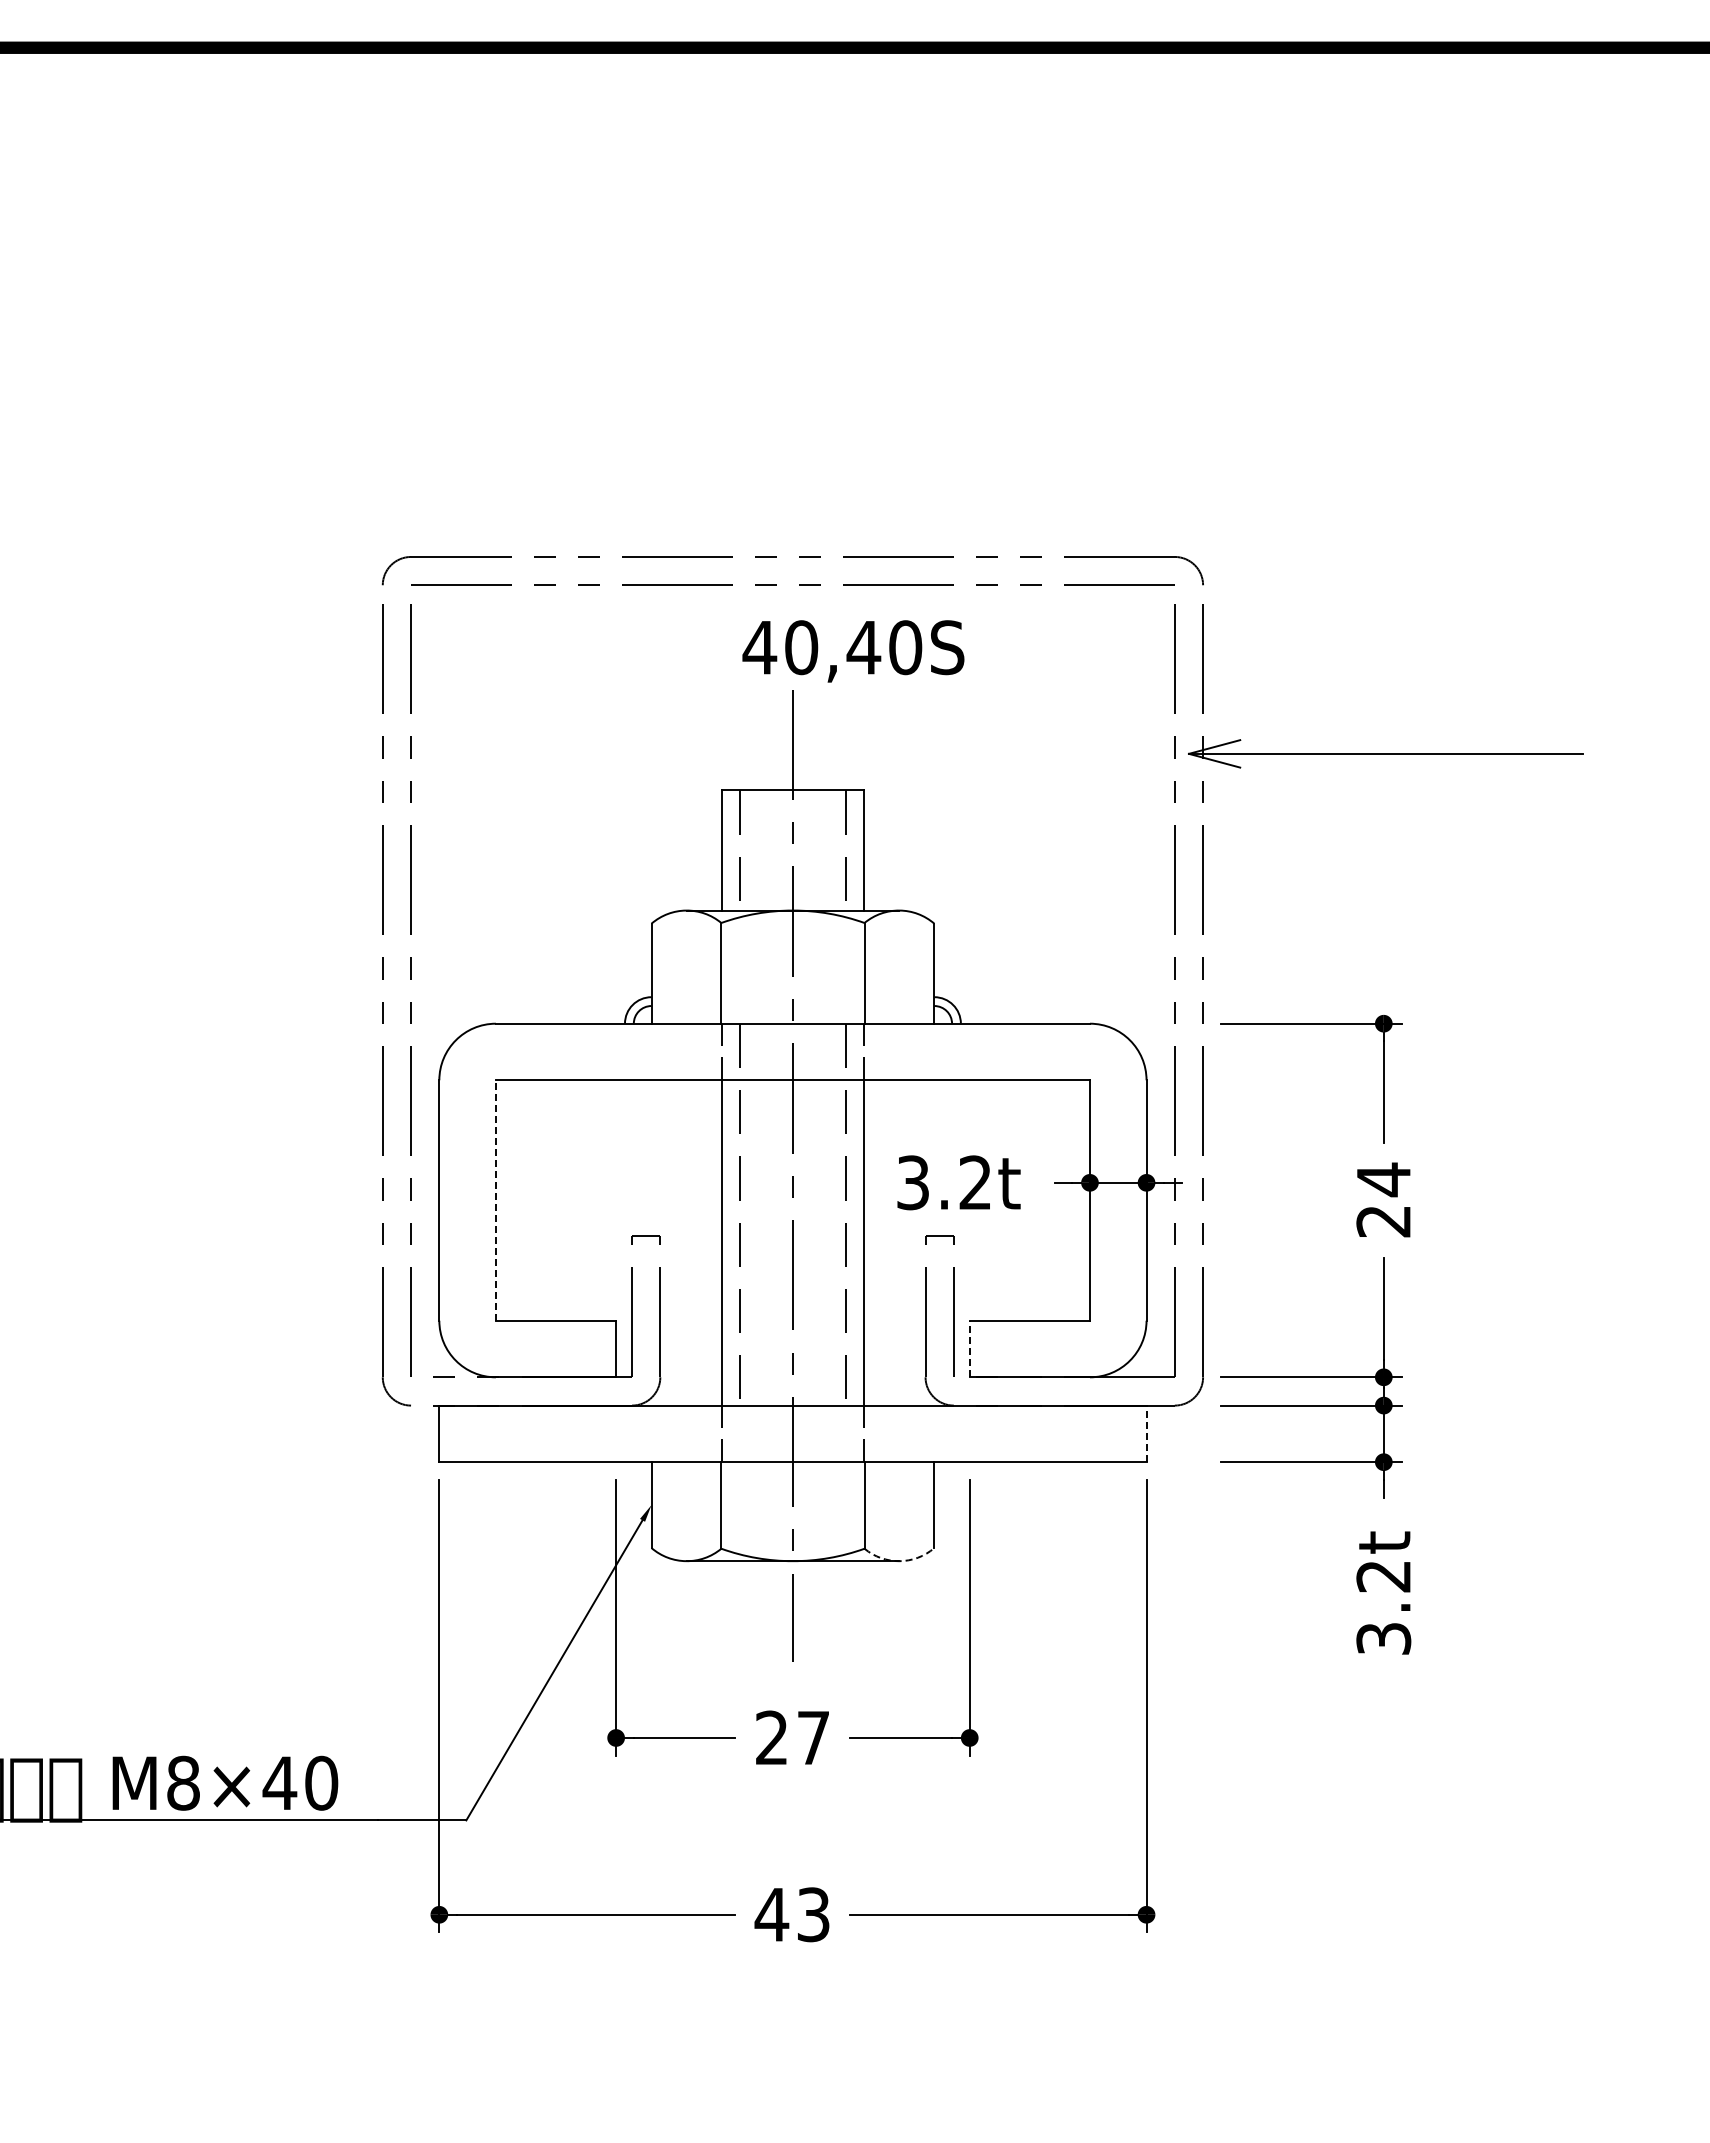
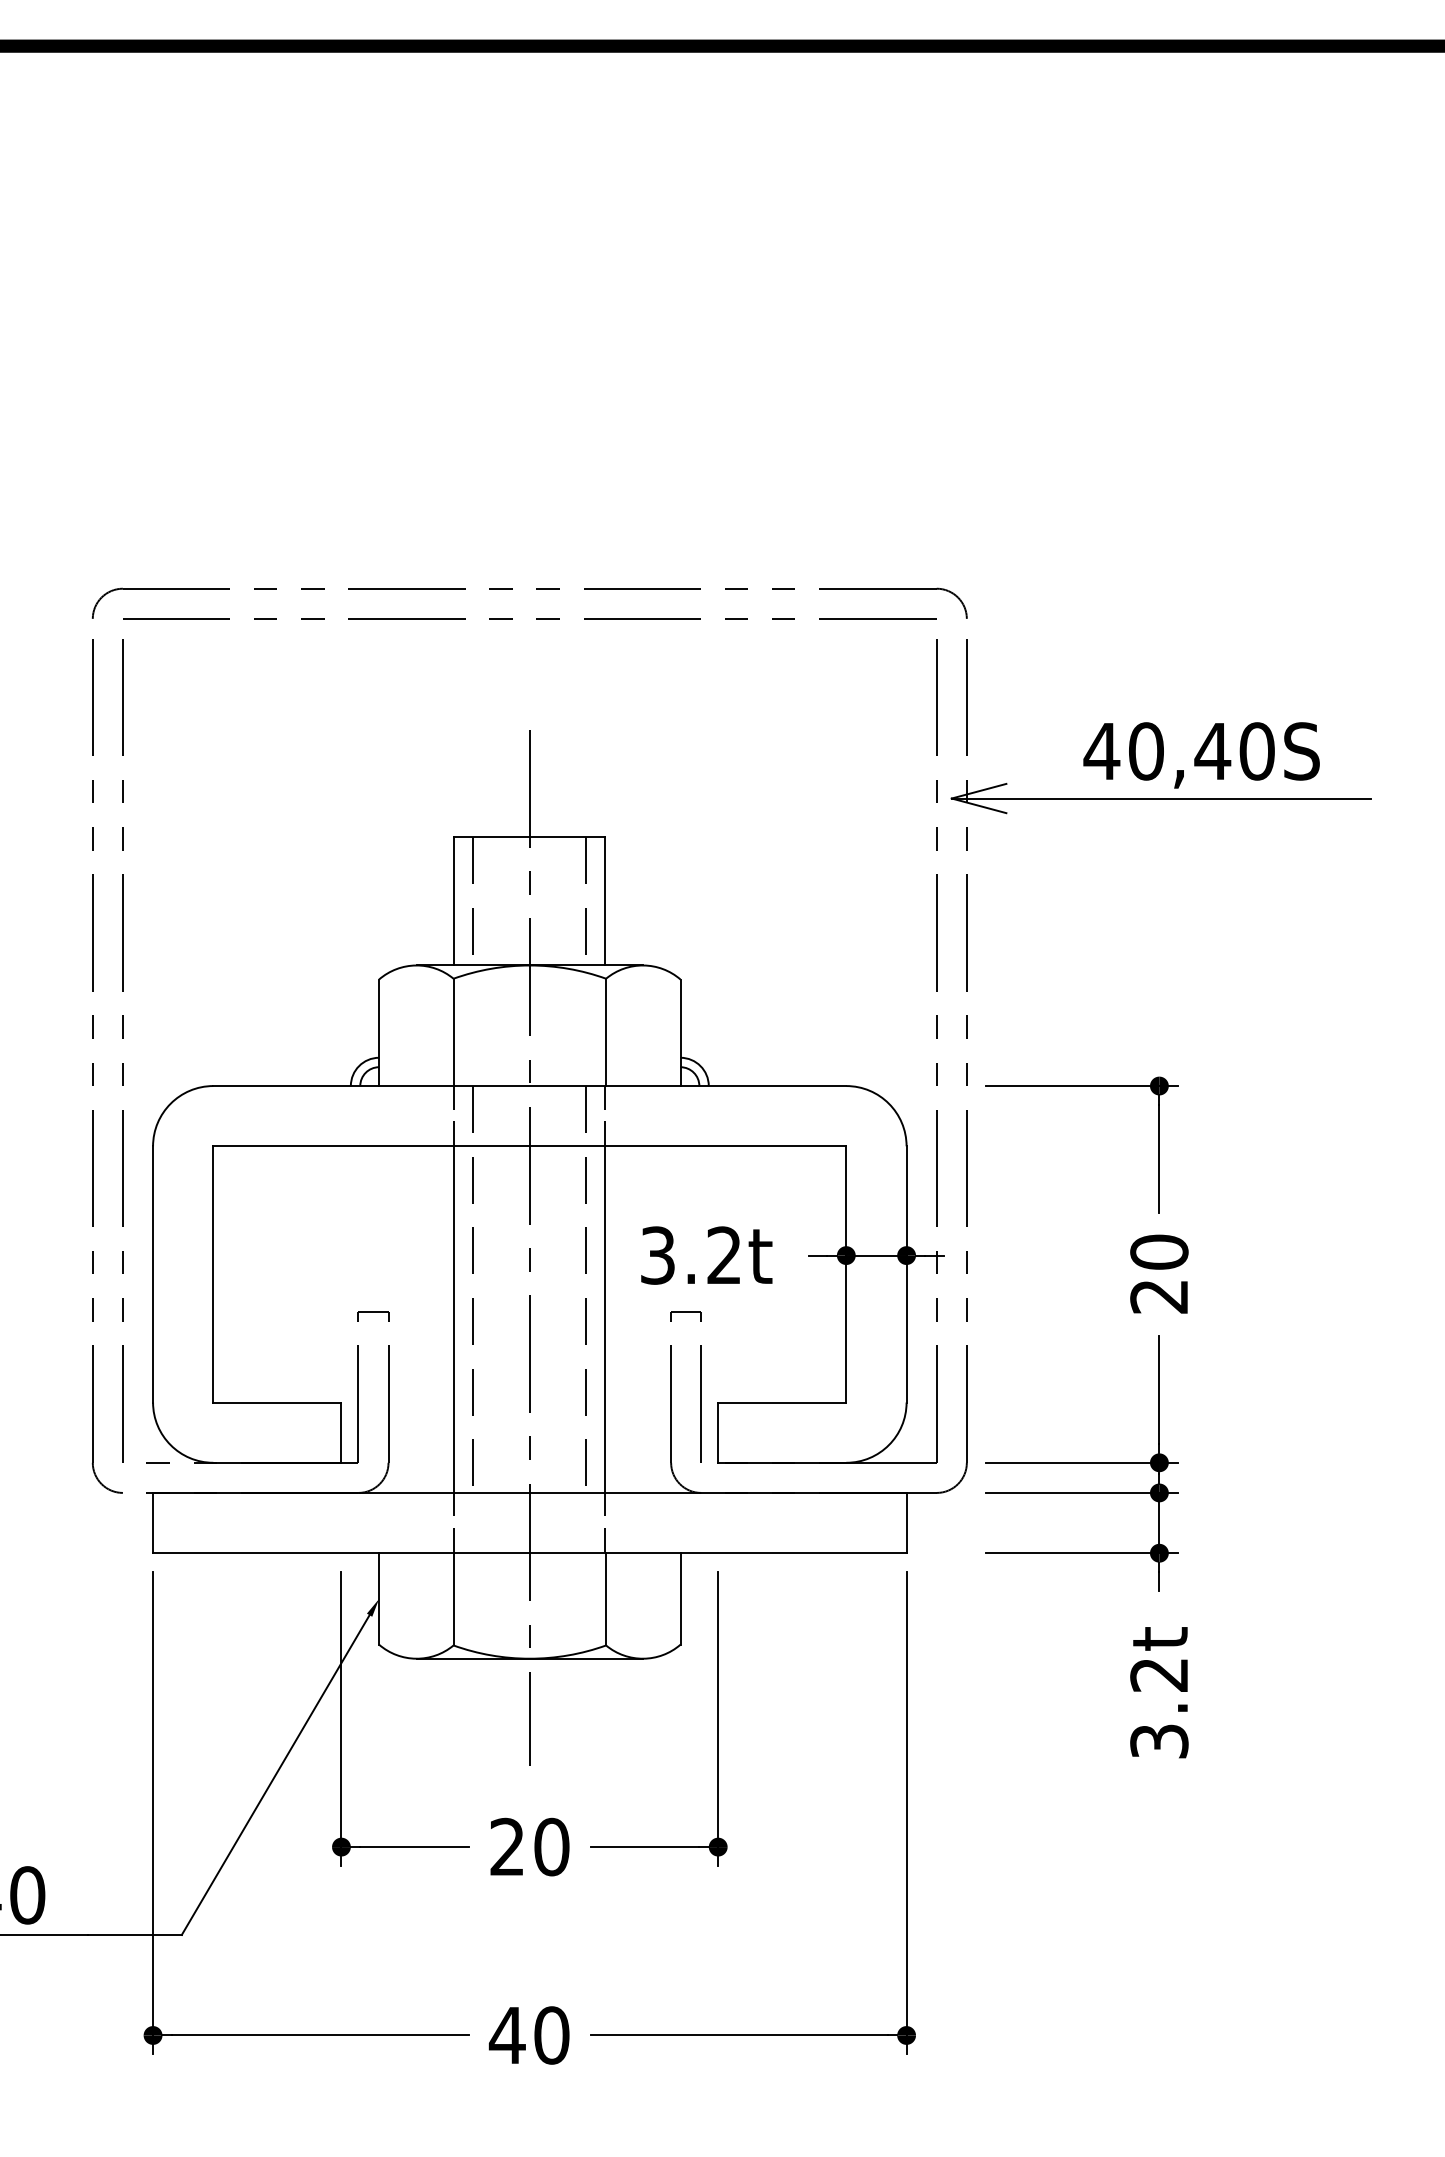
text: (853, 651) -> (1201, 755), moved
text: (1383, 1179) -> (1159, 1252), 24 -> 20
line: (495, 1200) -> (212, 1274), dashed -> solid
line: (969, 1348) -> (717, 1432), dashed -> solid
line: (1146, 1433) -> (906, 1522), dashed -> solid
arc: (899, 1561) -> (643, 1659), dashed -> solid
text: (813, 1737) -> (551, 1846), 27 -> 20
text: (813, 1914) -> (551, 2035), 43 -> 40

